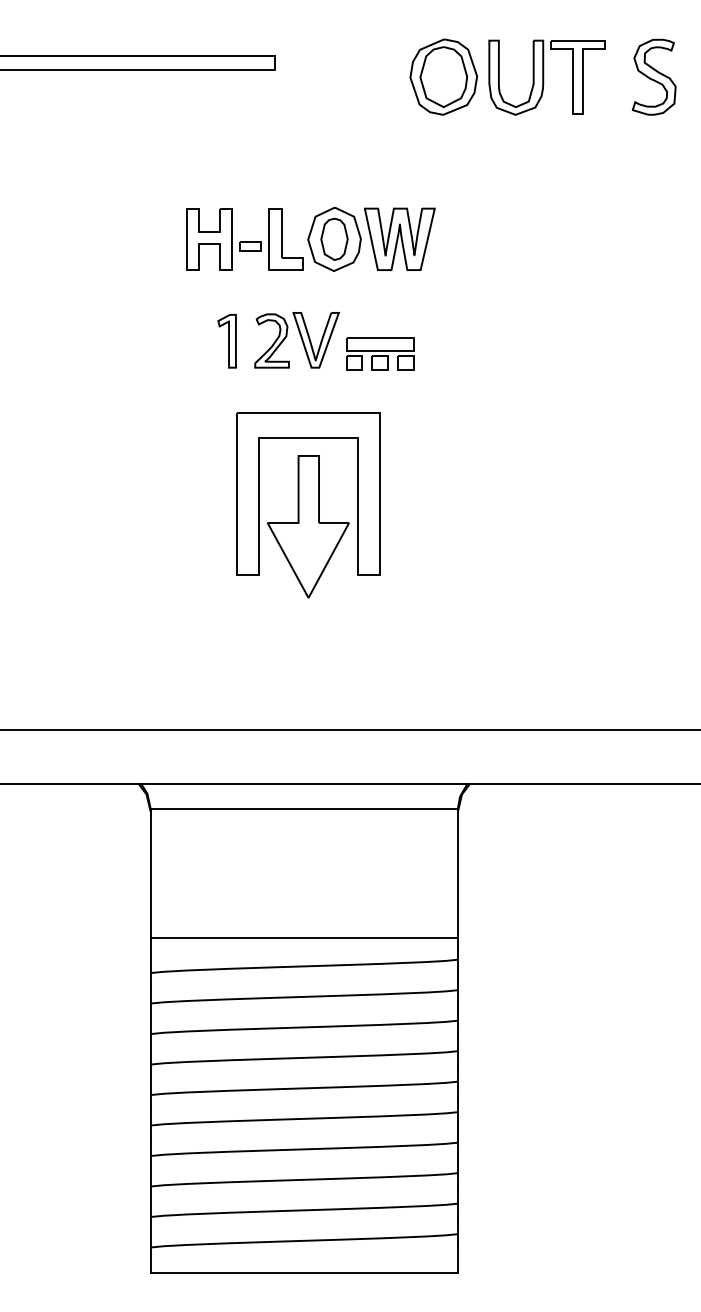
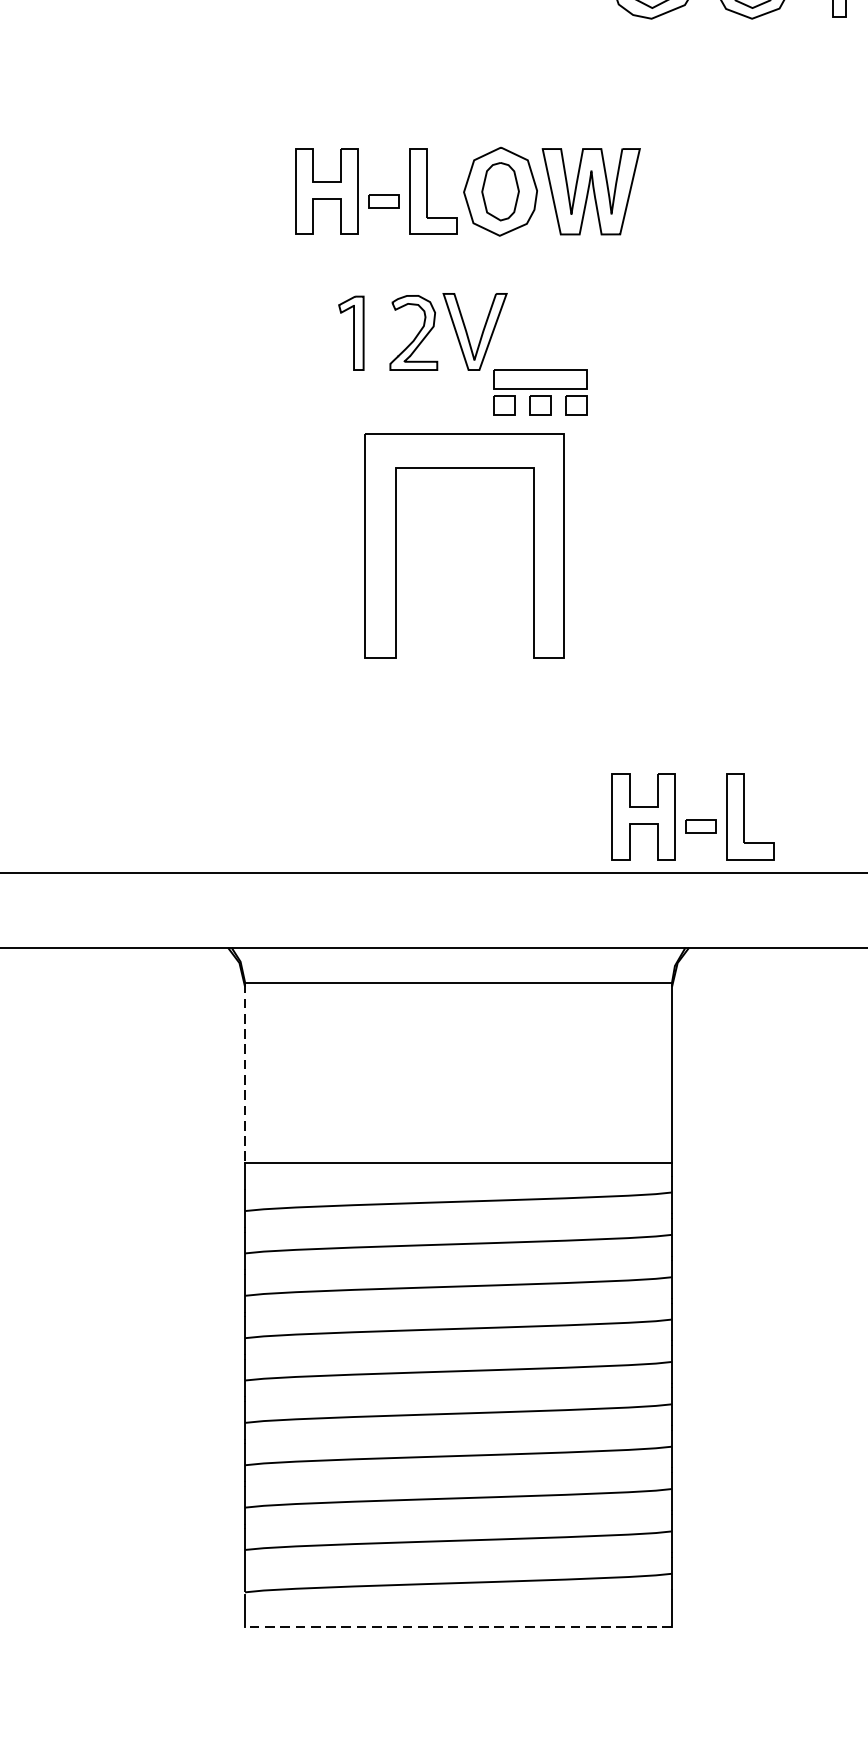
part: (380, 353) -> (540, 391), moved
part: (308, 526) -> (464, 590), removed
part: (472, 689) -> (692, 817), added
line: (150, 873) -> (244, 1072), solid -> dashed
line: (304, 1272) -> (458, 1627), solid -> dashed

